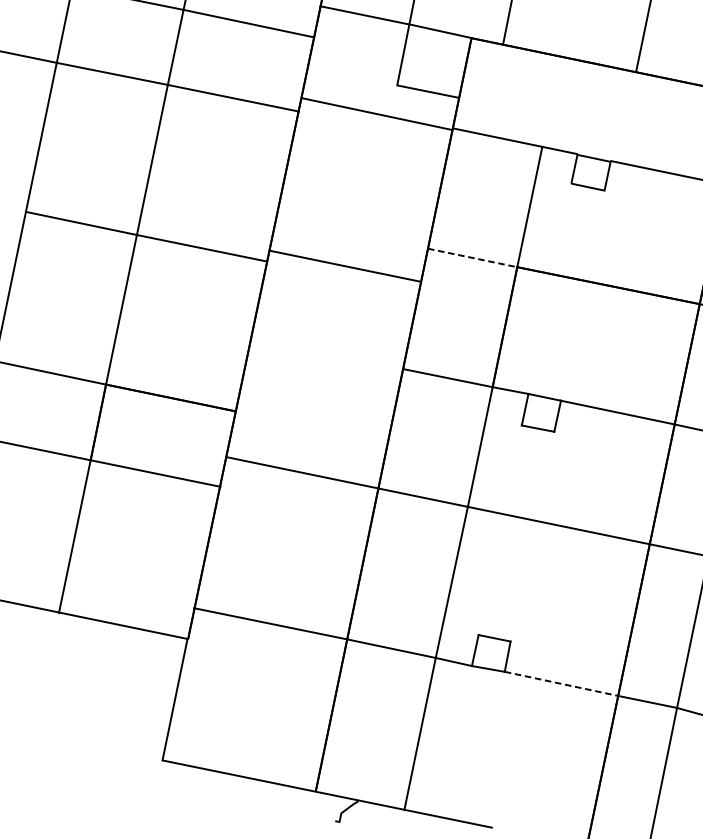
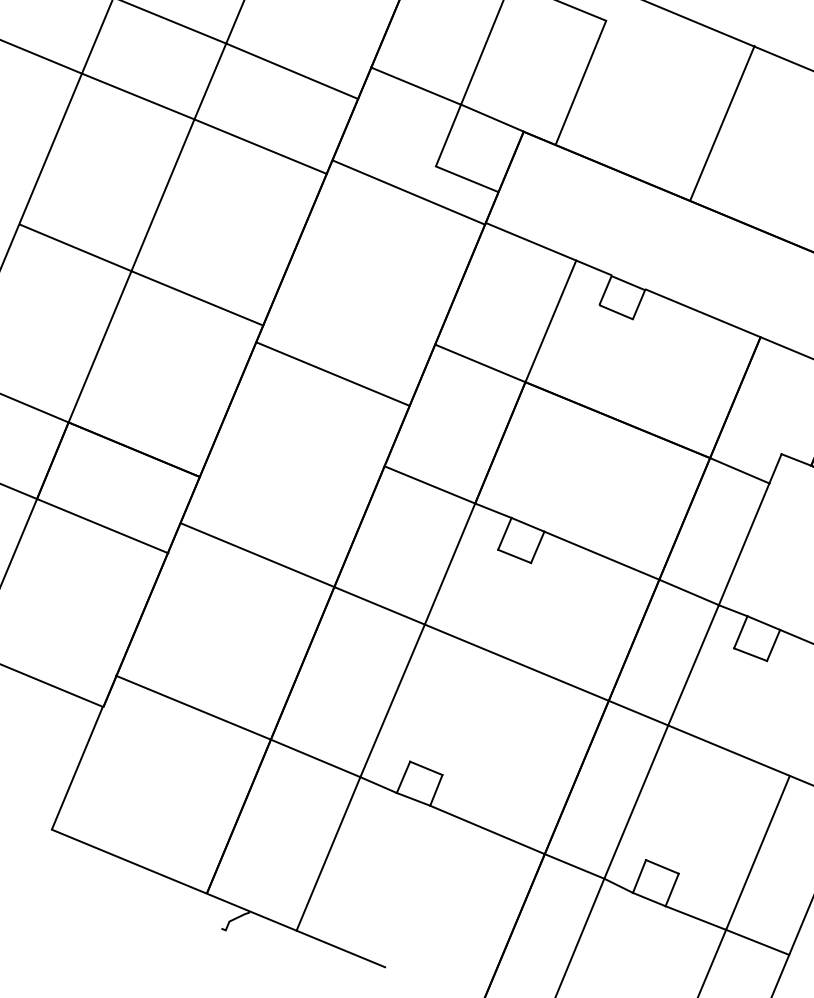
line: (472, 258) -> (480, 363), dashed -> solid
line: (344, 265) -> (332, 373), moved
line: (561, 684) -> (487, 830), dashed -> solid

